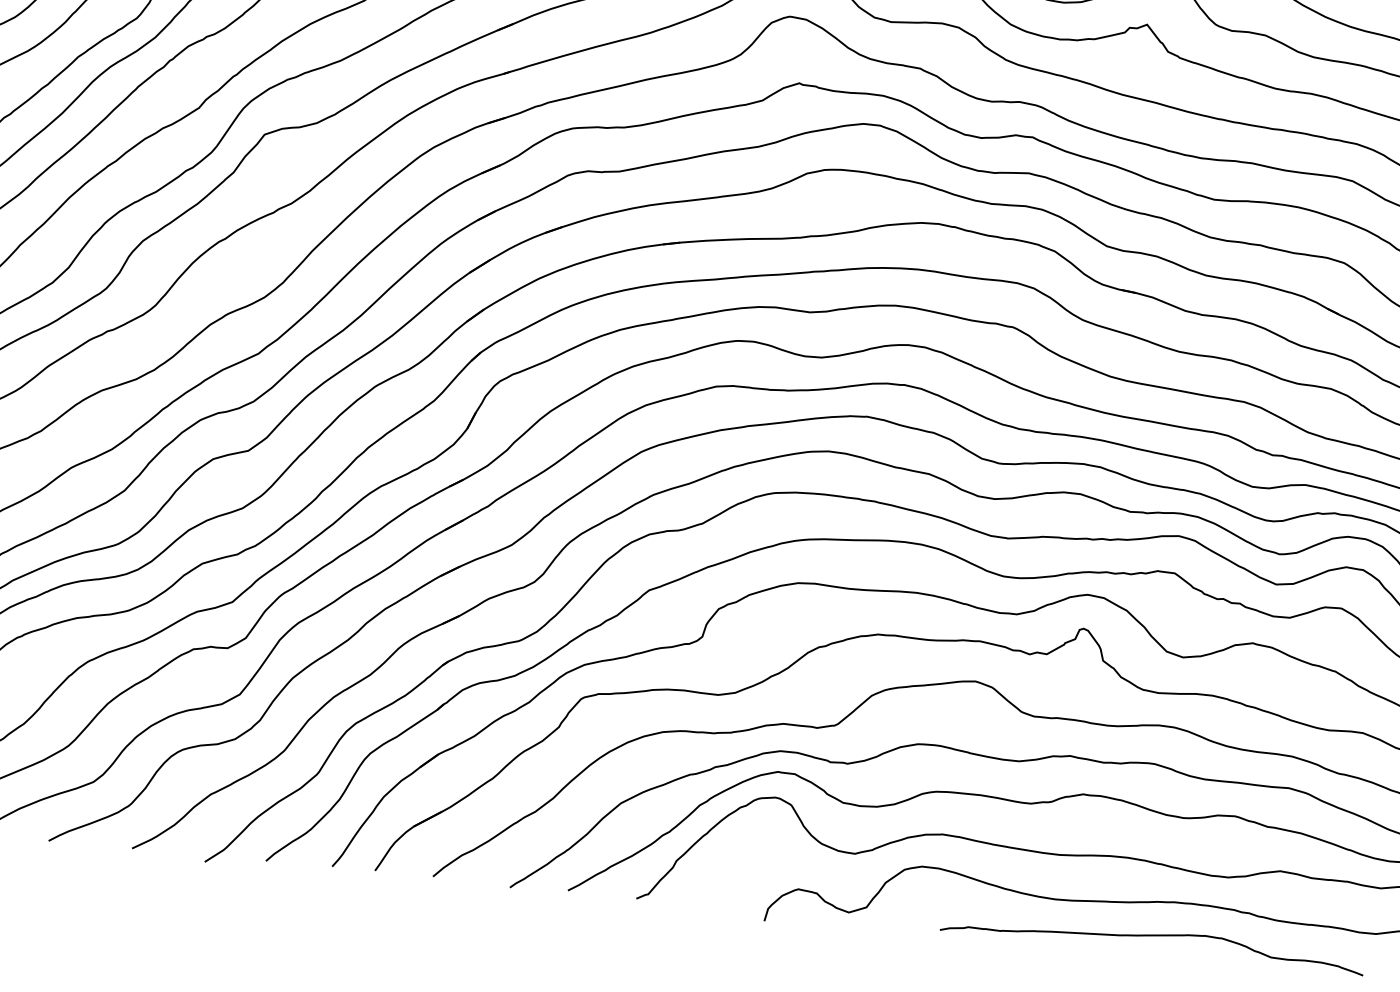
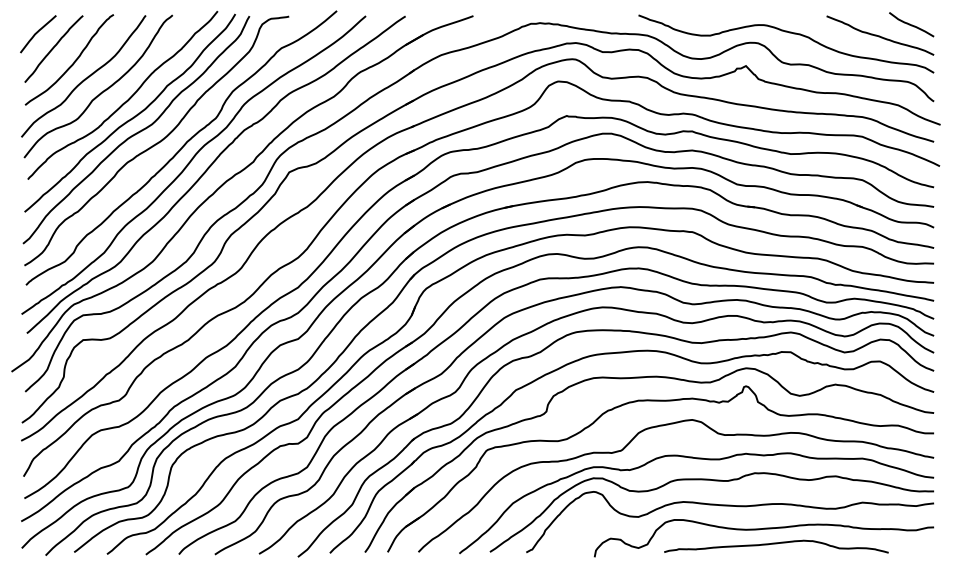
curve: (1153, 937) -> (776, 544), moved

